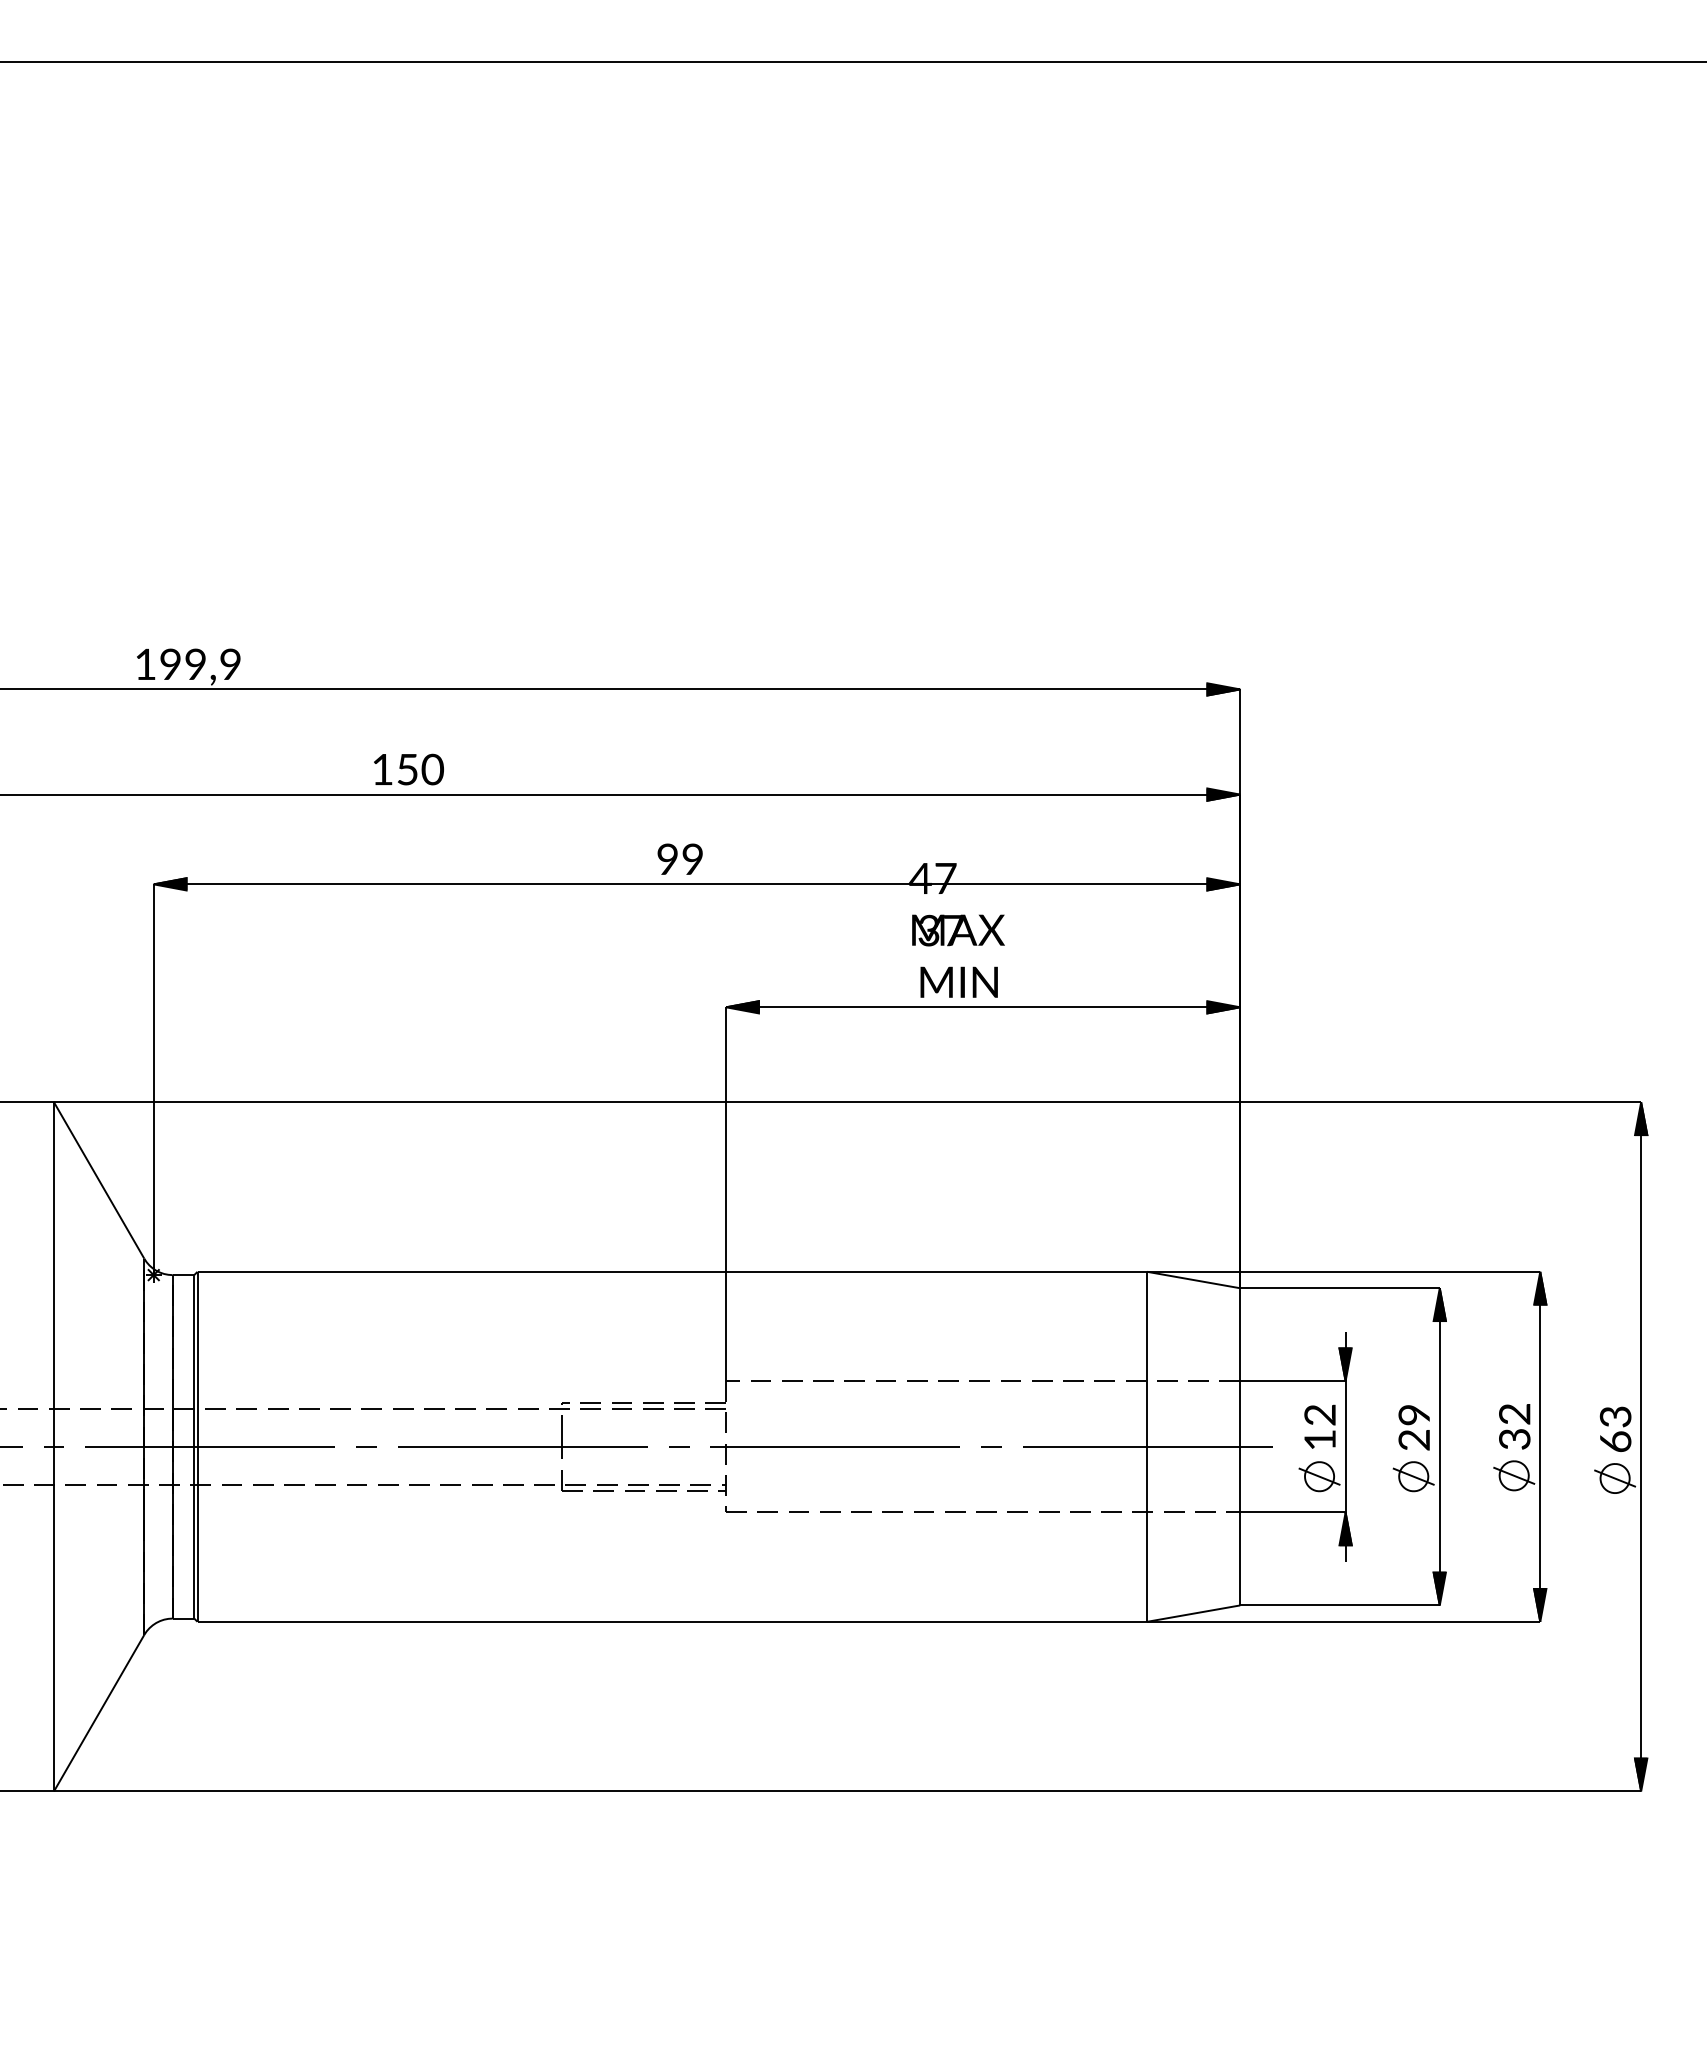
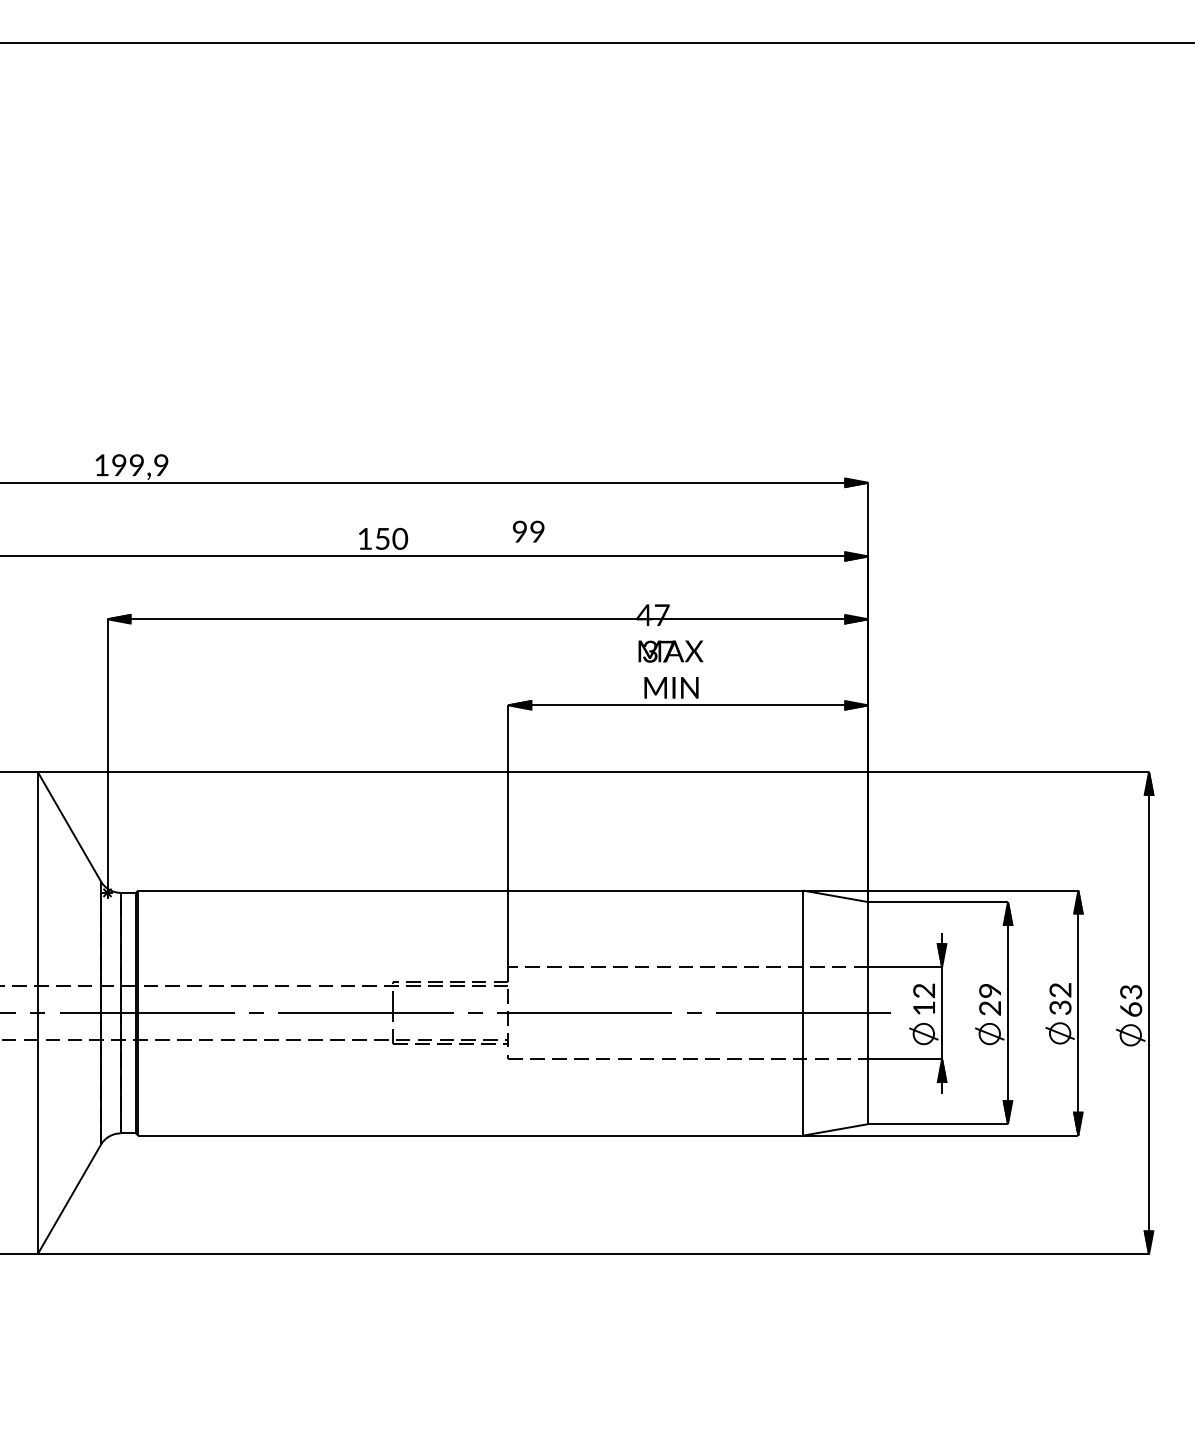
text: (408, 769) -> (383, 538), moved
text: (679, 858) -> (528, 531), moved

